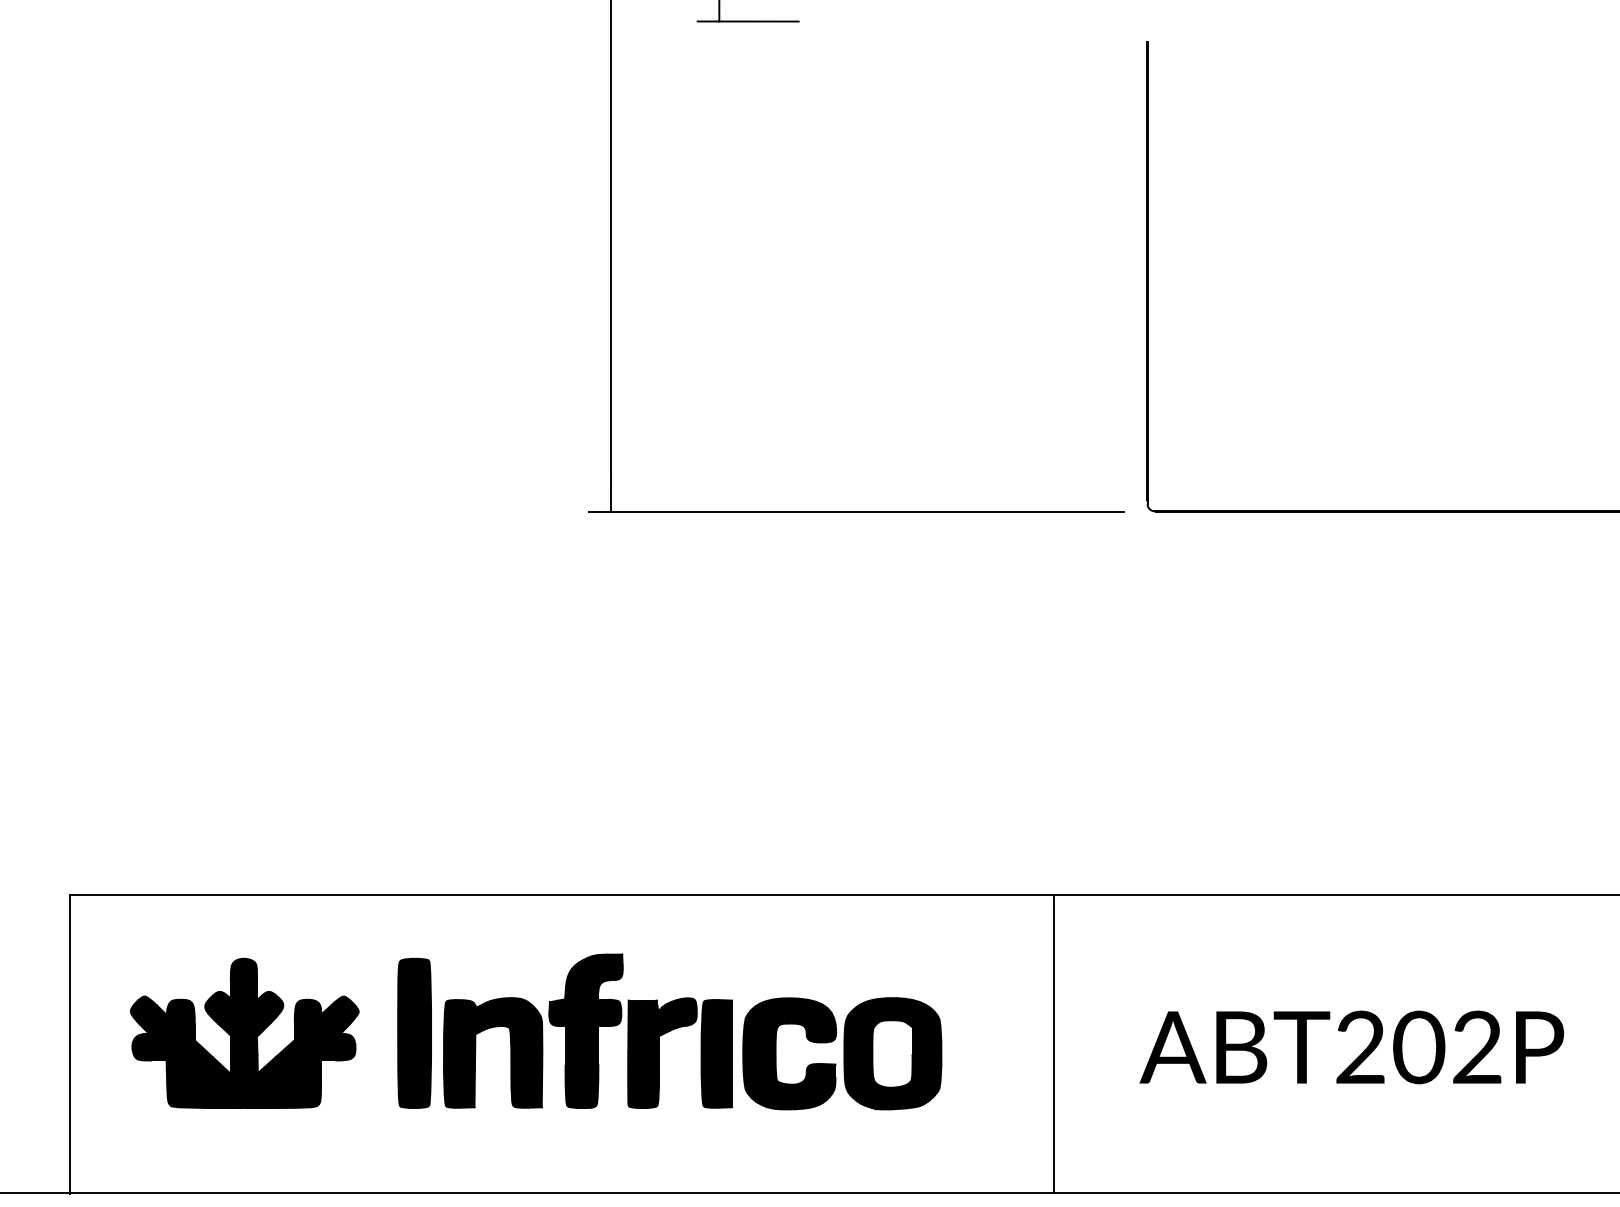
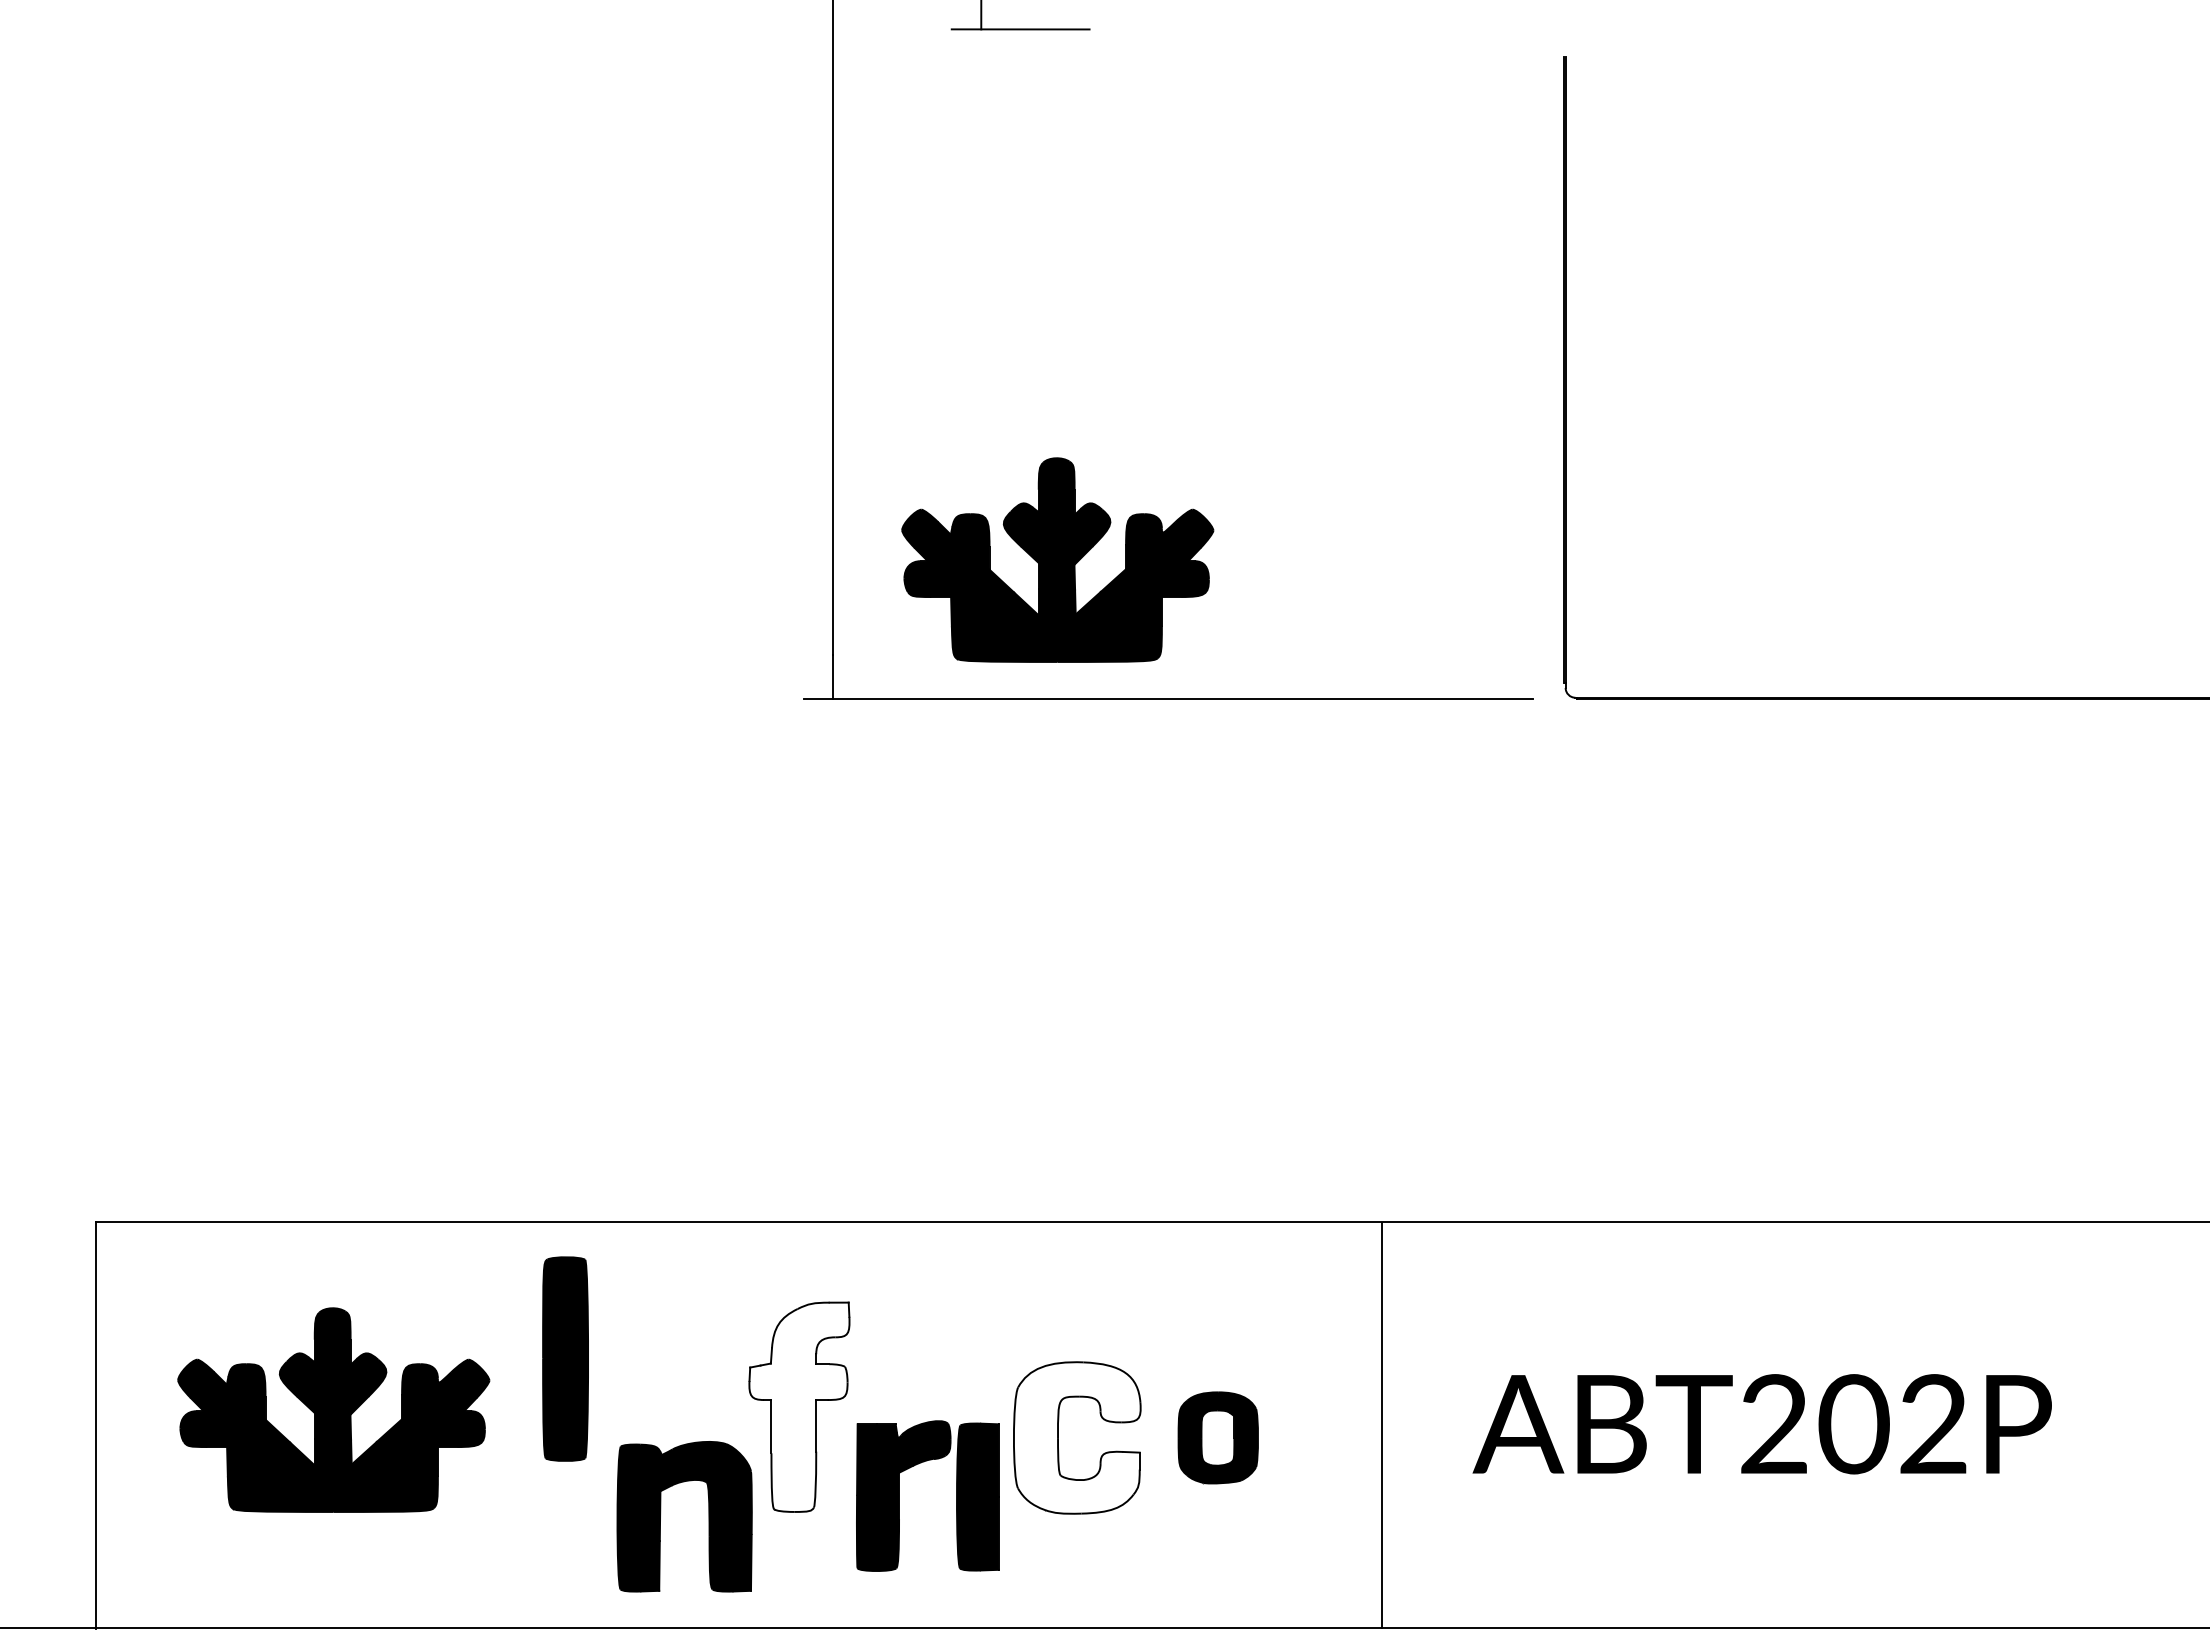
part: (775, 410) -> (1057, 559), added
fill: (586, 1030) -> (799, 1406), removed
part: (414, 1032) -> (565, 1358), moved
line: (1054, 1044) -> (1381, 1425), moved
text: (1351, 1047) -> (1761, 1424), moved
part: (476, 1049) -> (661, 1512), moved
part: (659, 1052) -> (899, 1495), moved
fill: (789, 1053) -> (1076, 1437), removed
part: (893, 1053) -> (1218, 1437), size x0.6

